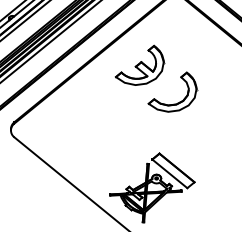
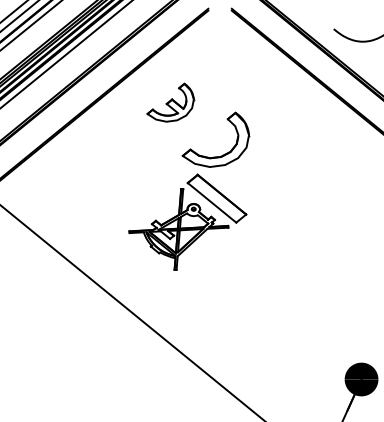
part: (139, 65) -> (170, 102), size x0.7
part: (152, 187) -> (187, 221), moved

